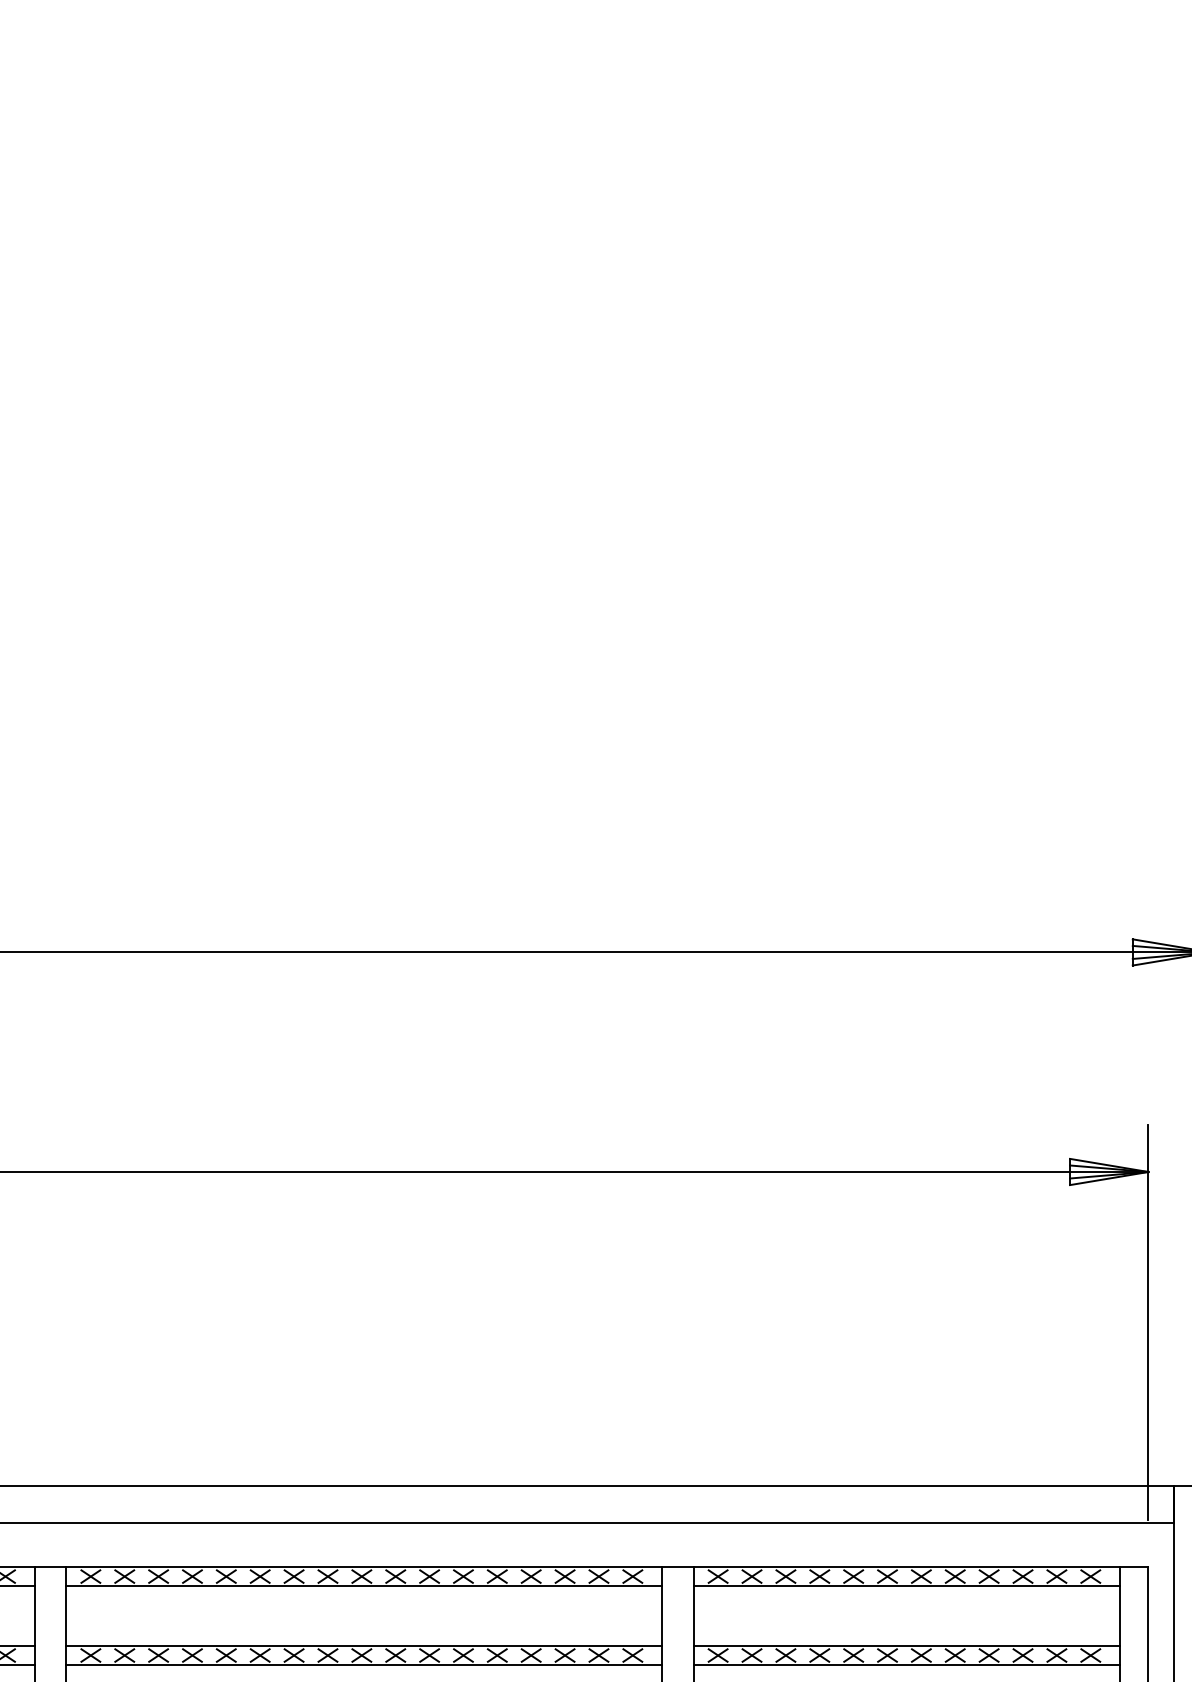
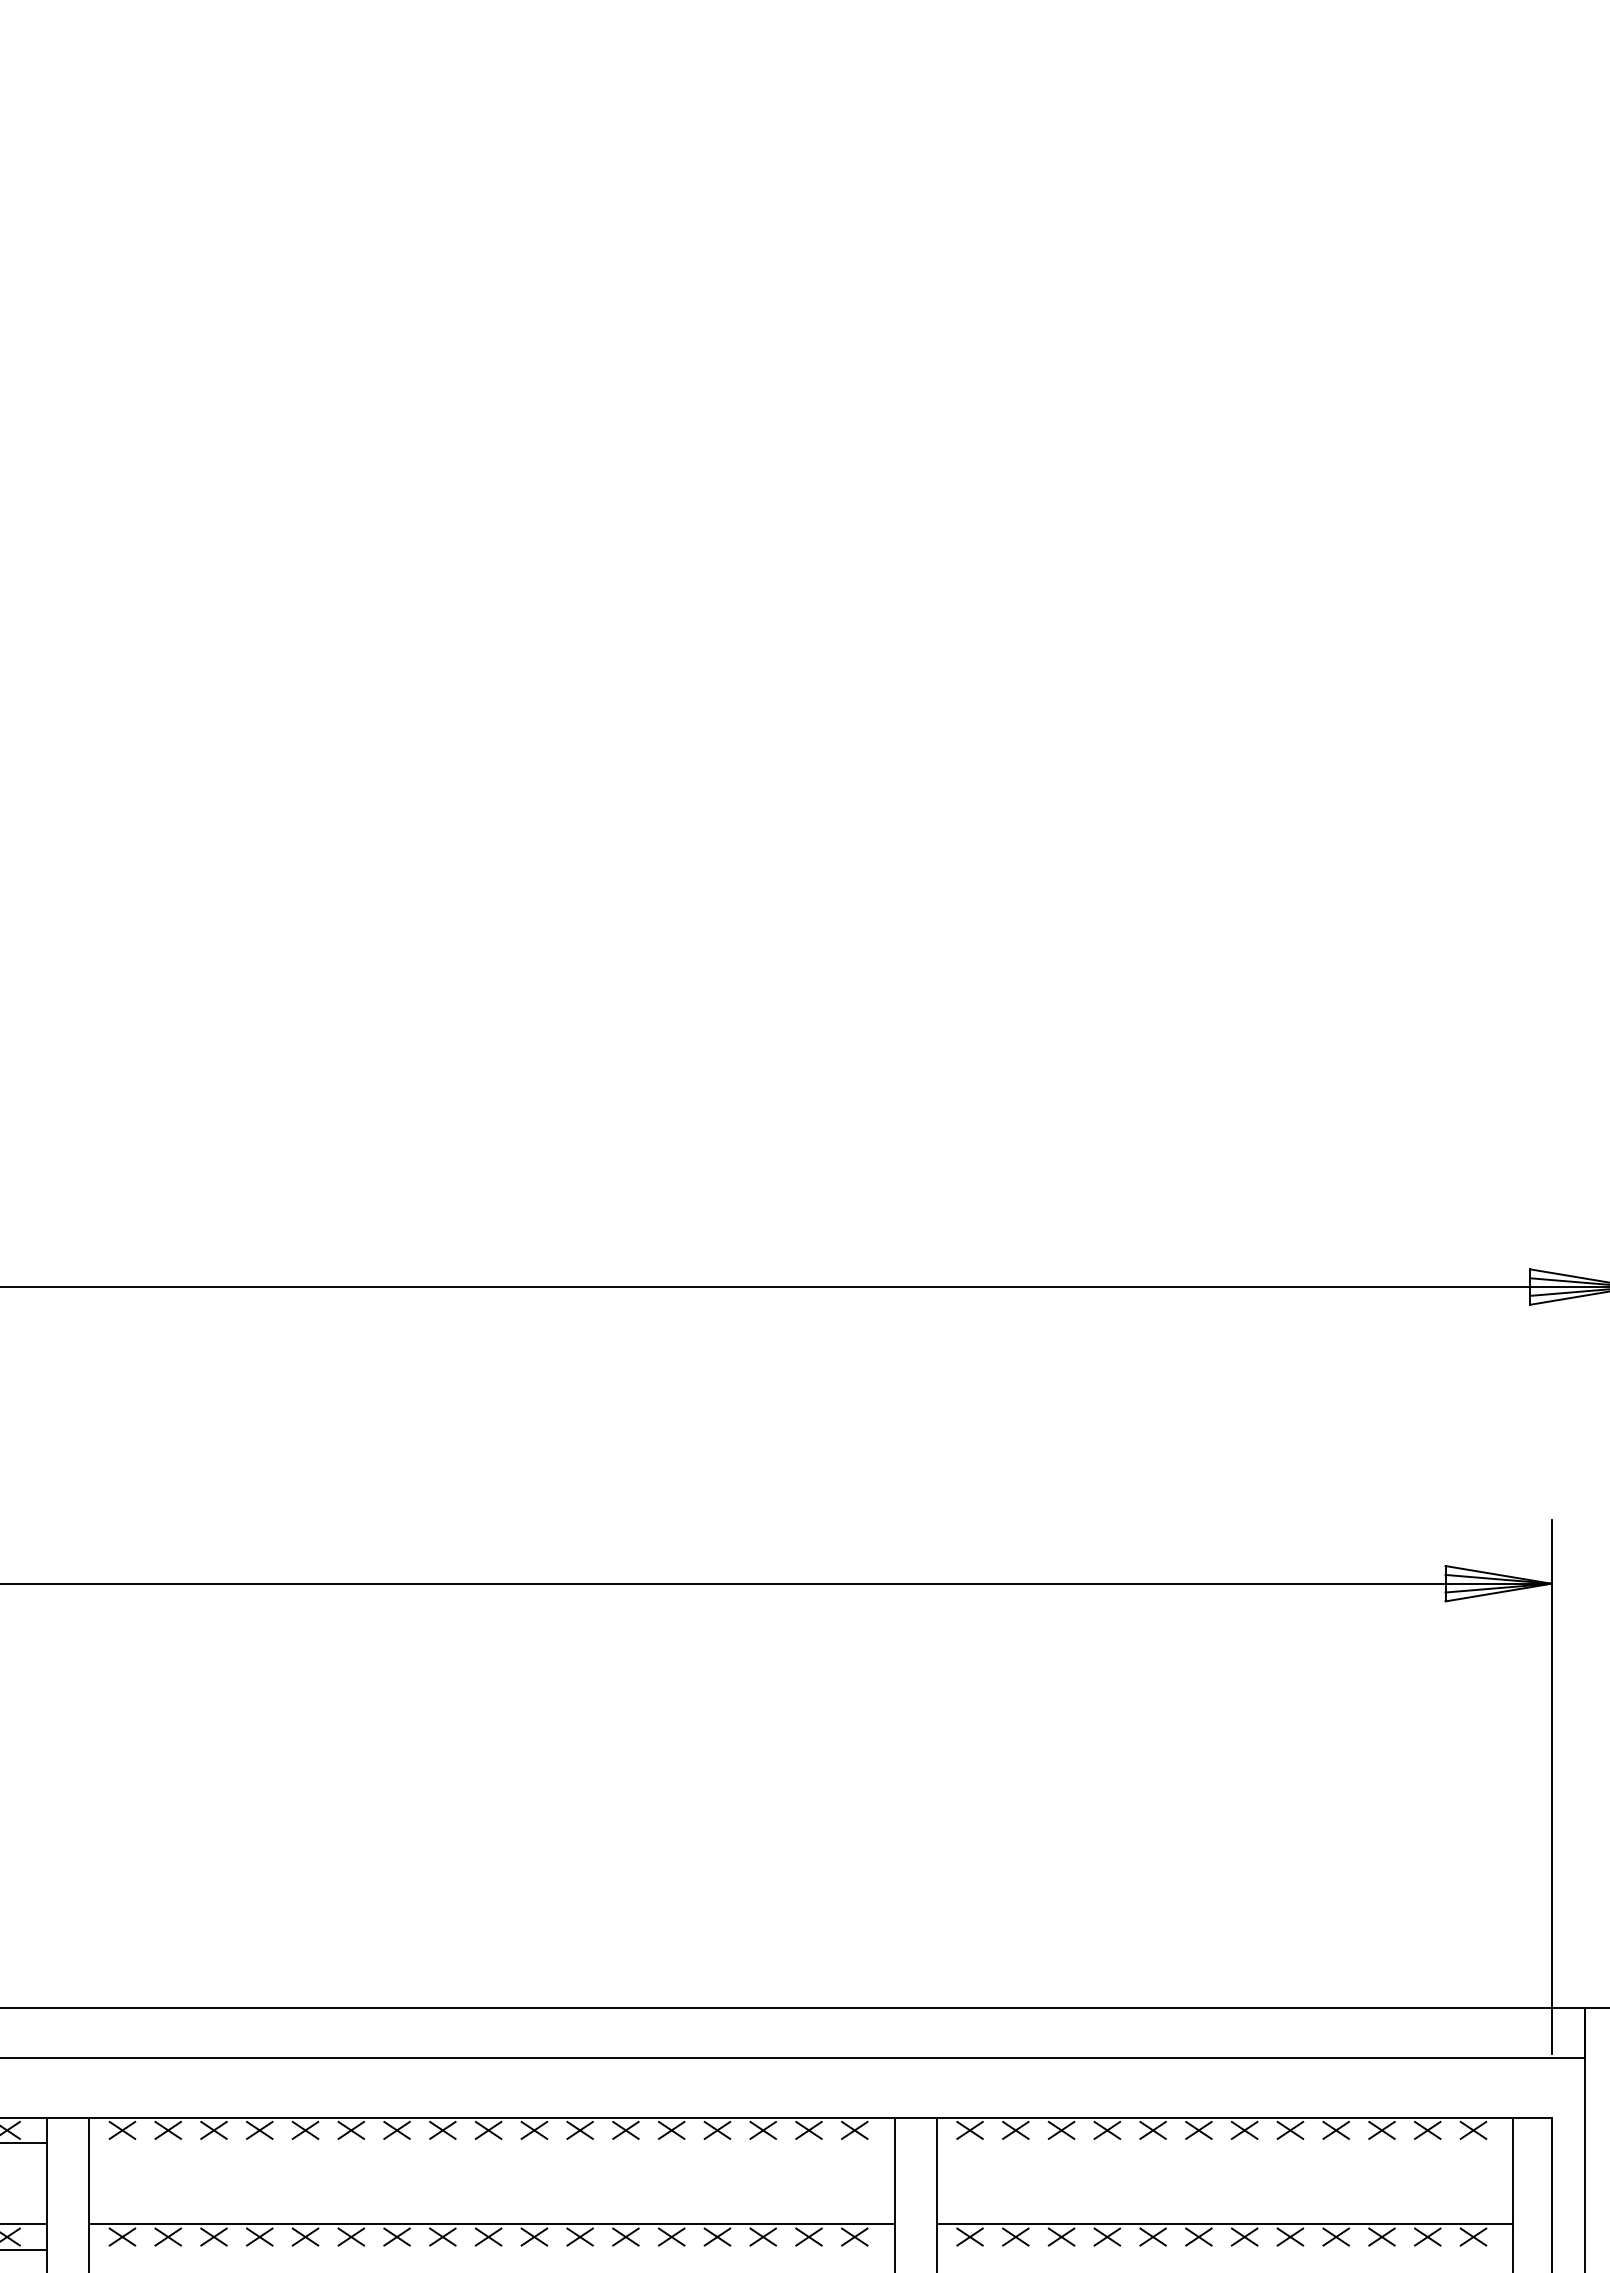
line: (363, 1586) -> (491, 2143), removed
line: (906, 1586) -> (1224, 2143), removed
line: (363, 1664) -> (491, 2249), removed
line: (906, 1664) -> (1224, 2249), removed

